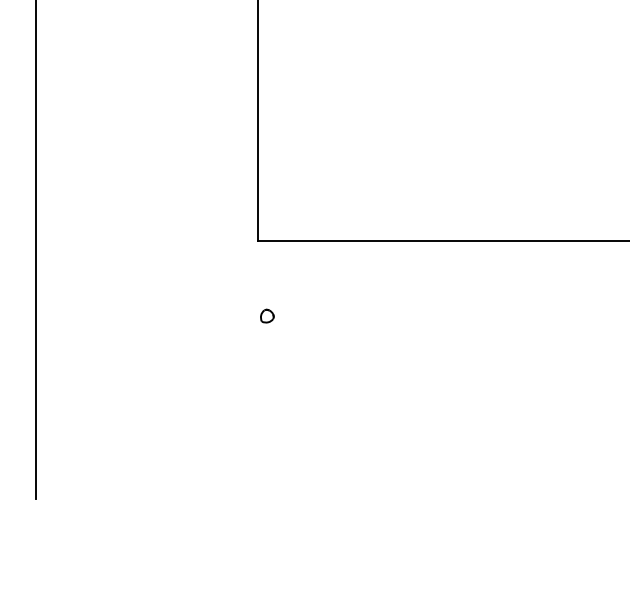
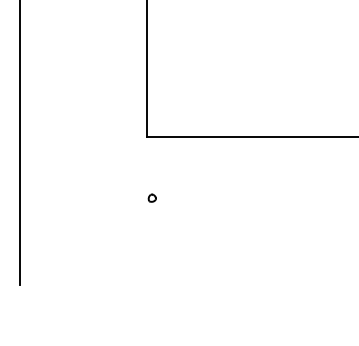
part: (265, 314) -> (151, 197), moved

